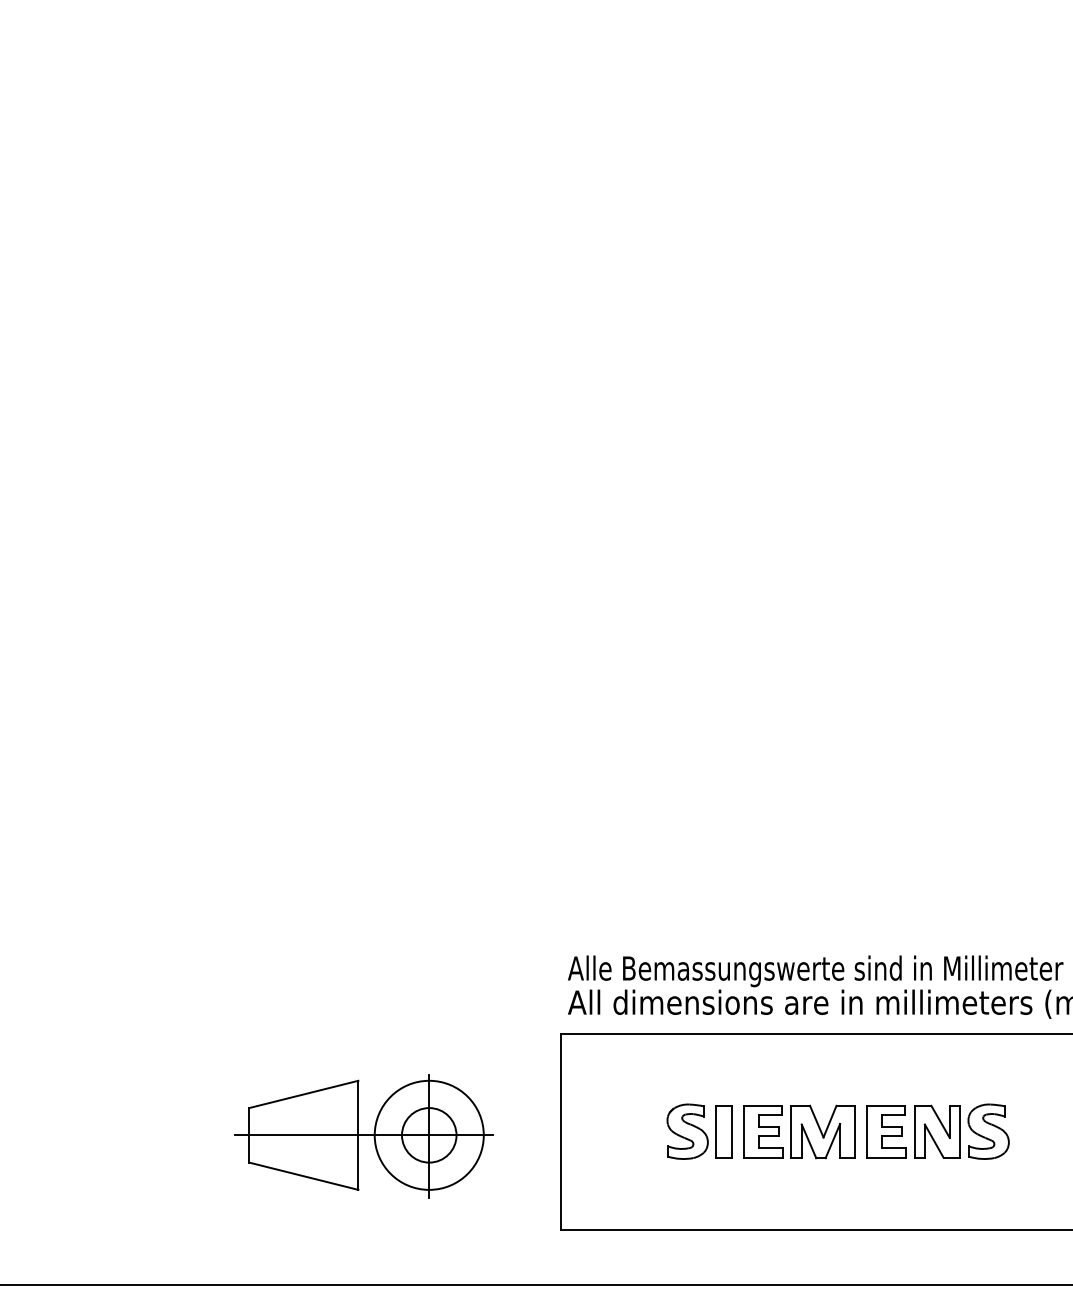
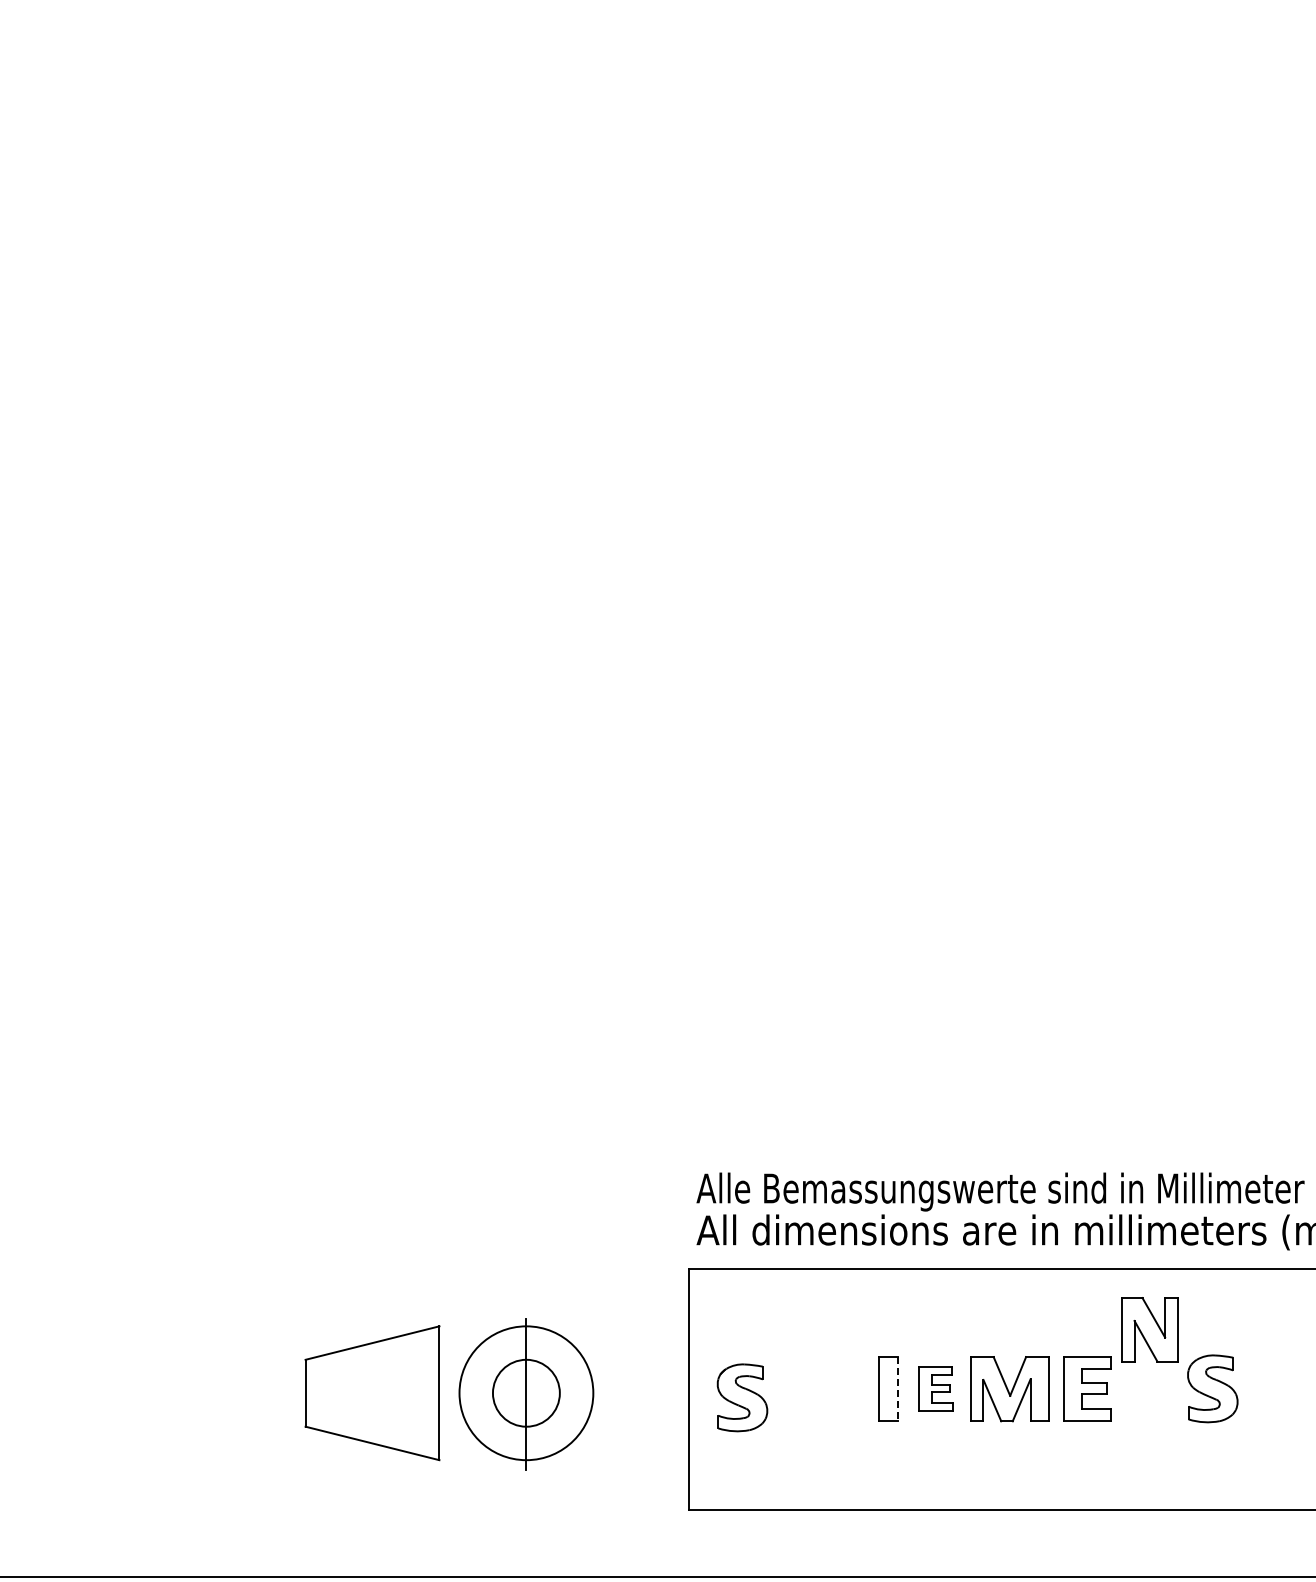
part: (687, 1131) -> (742, 1397), moved
line: (731, 1131) -> (897, 1388), solid -> dashed
part: (762, 1131) -> (935, 1388), size x0.7
part: (937, 1131) -> (1149, 1329), moved
line: (364, 1135) -> (446, 1393), removed

